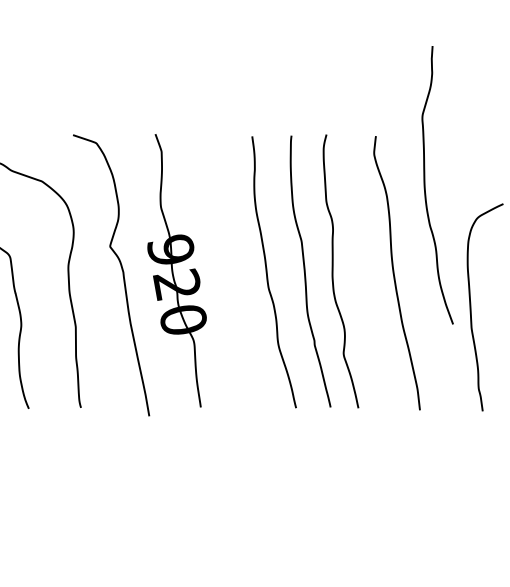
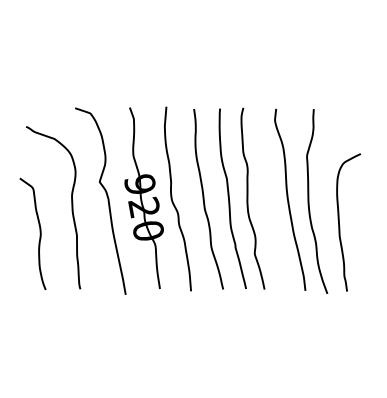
curve: (426, 185) -> (309, 201), moved
curve: (219, 271) -> (172, 198), added

